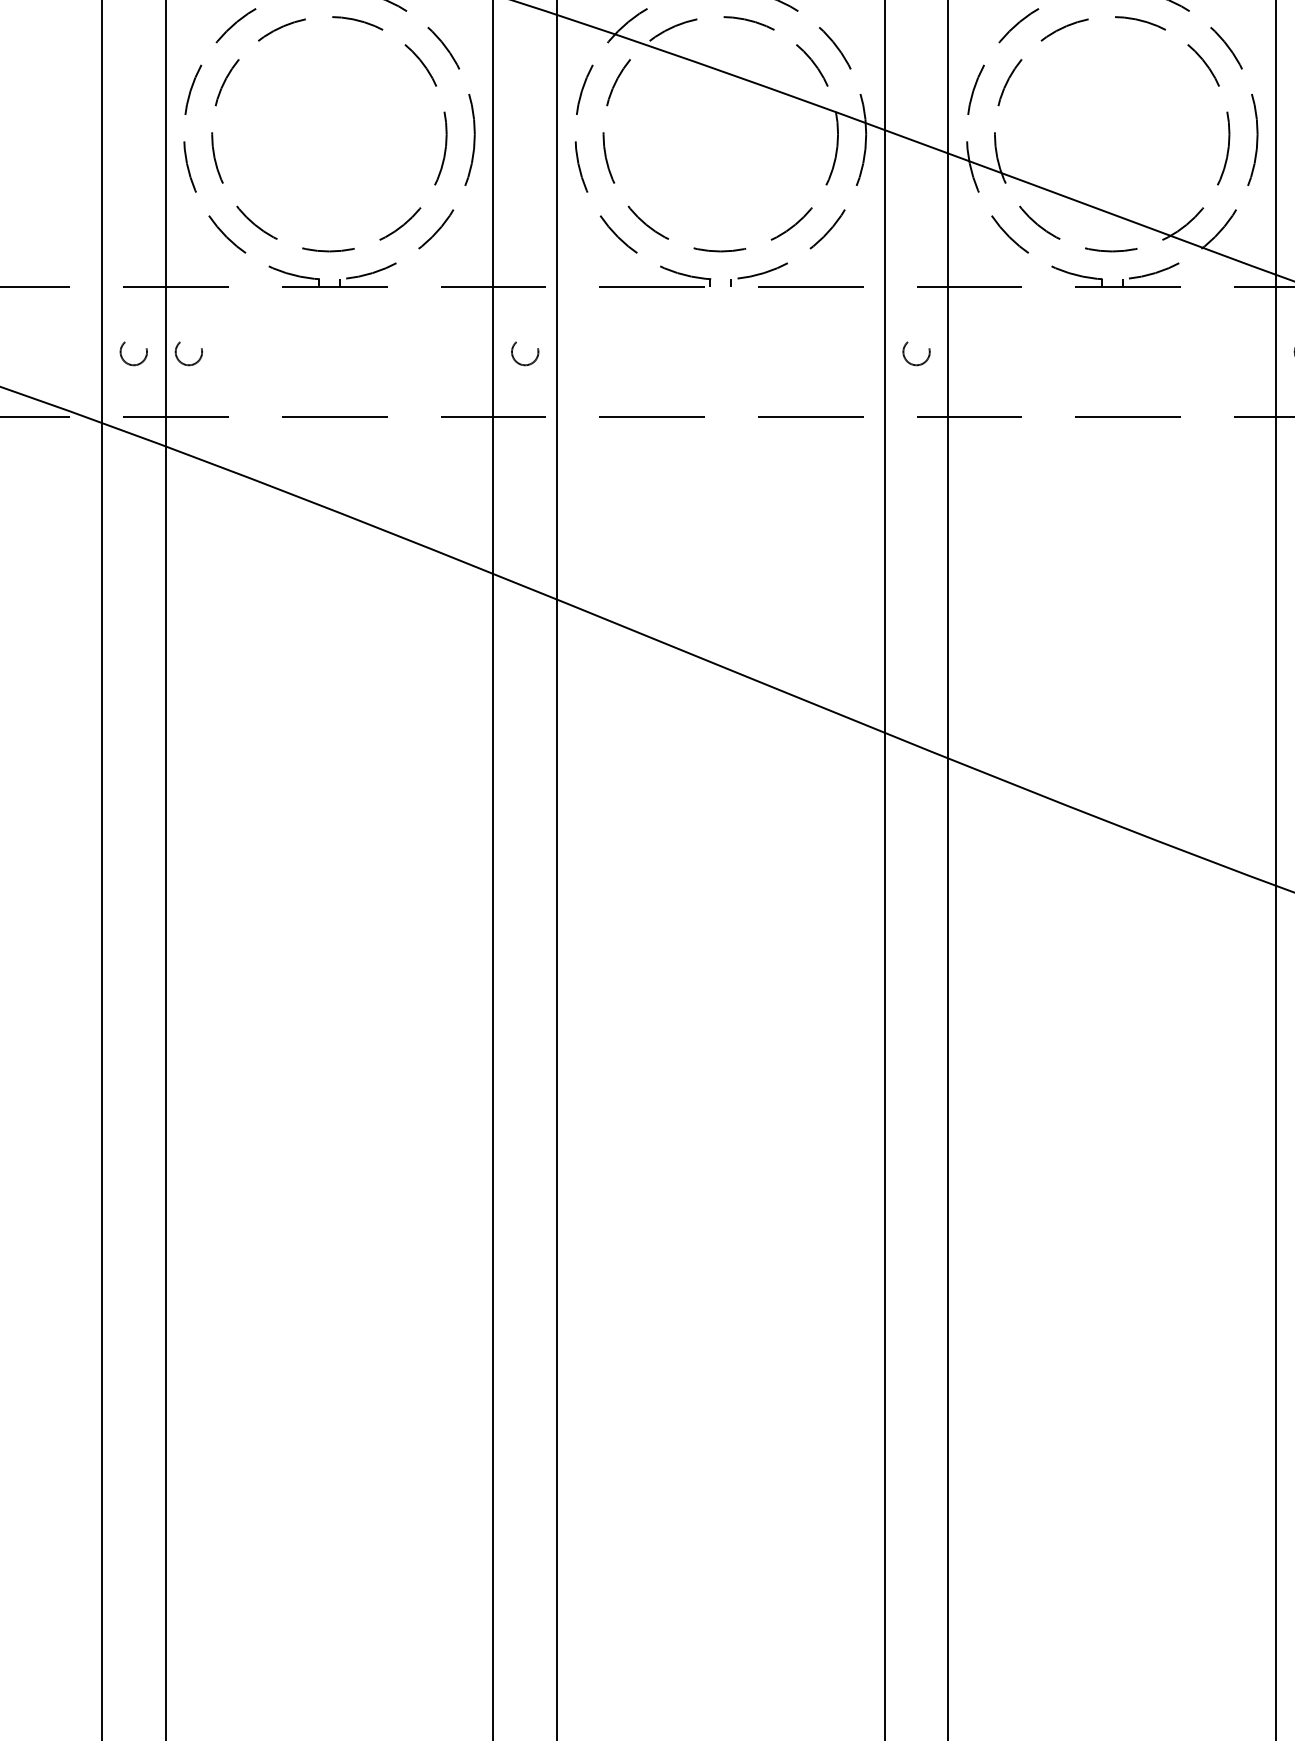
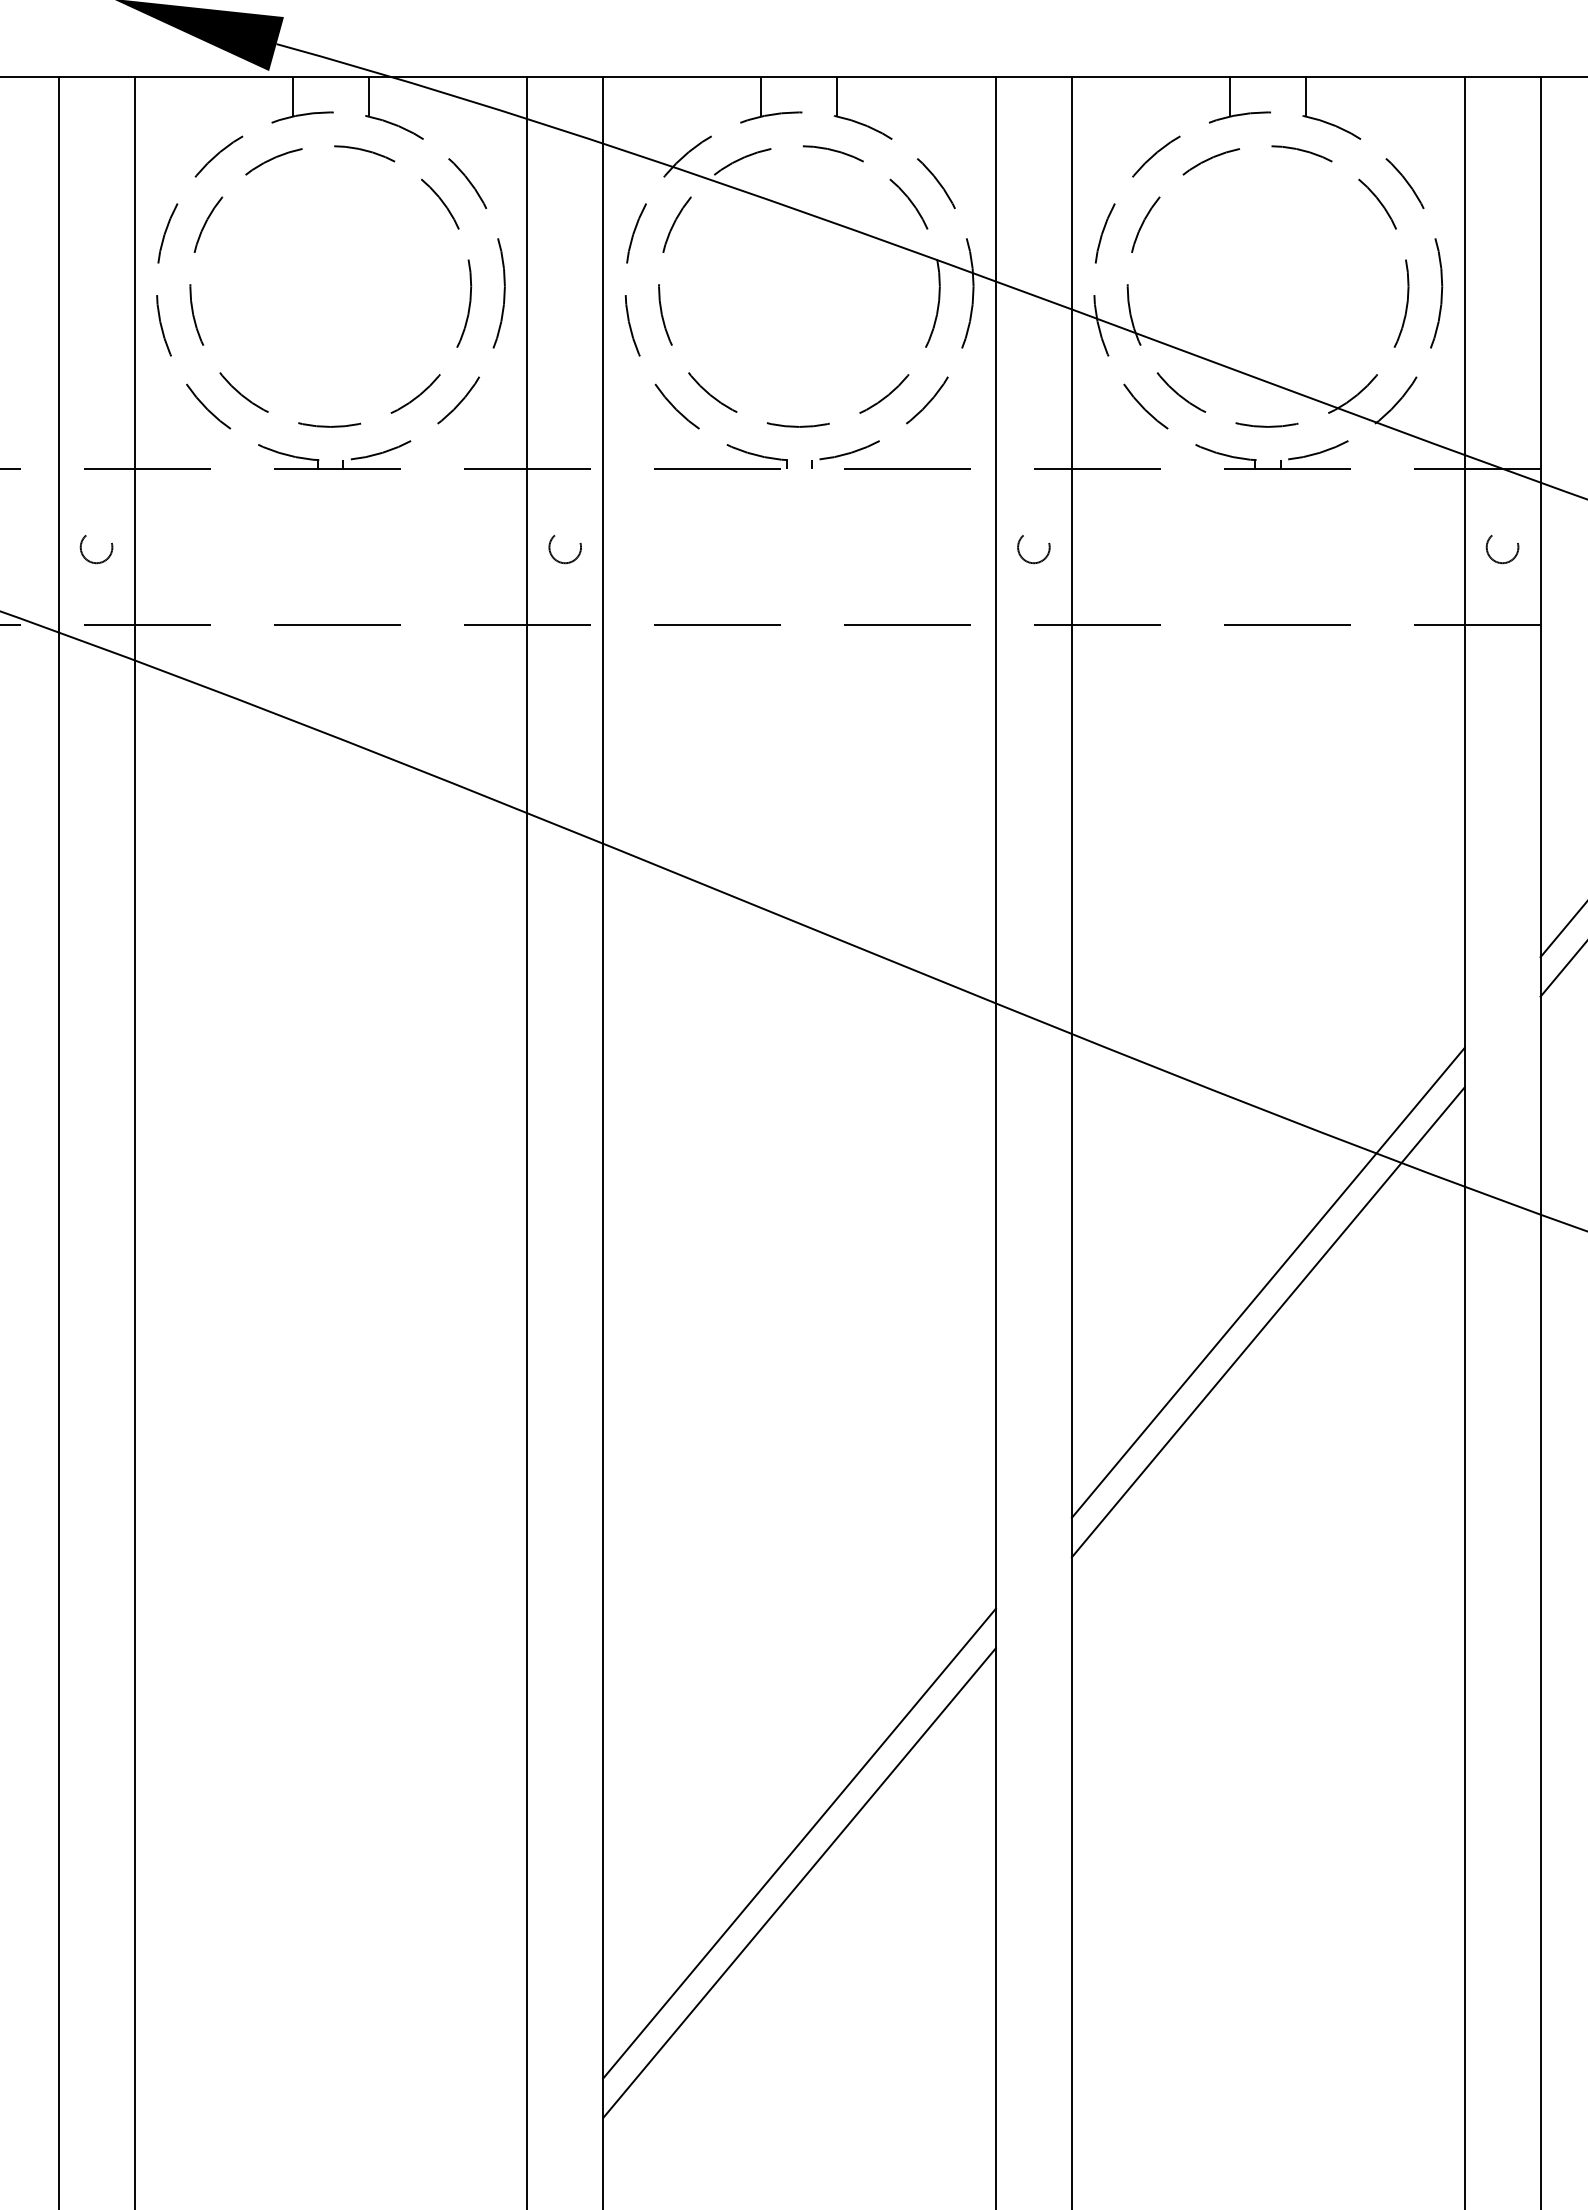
circle: (188, 353) -> (162, 549), removed
line: (1111, 965) -> (1267, 1282), added
line: (1111, 999) -> (1267, 1322), added
line: (720, 1434) -> (799, 1843), added
line: (720, 1467) -> (799, 1882), added

